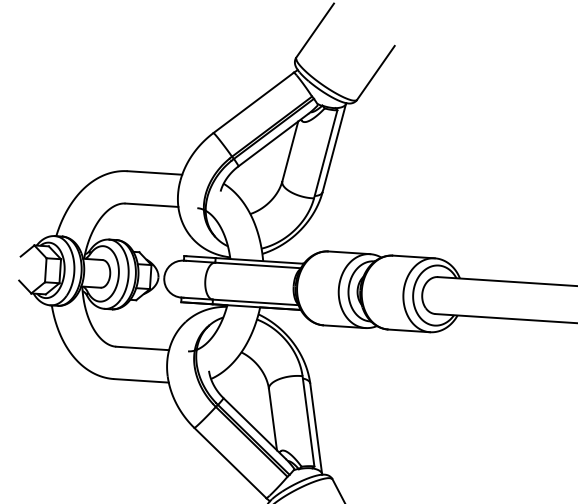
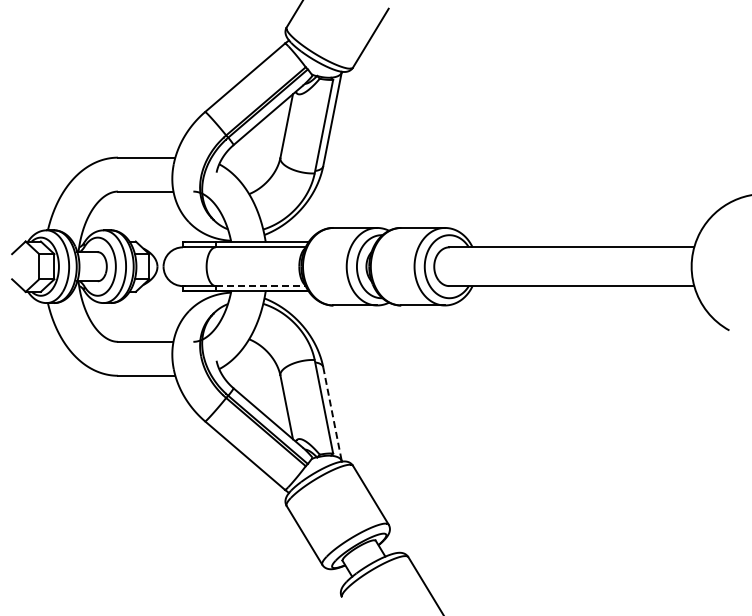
line: (255, 302) -> (260, 286), solid -> dashed
line: (316, 429) -> (332, 414), solid -> dashed

